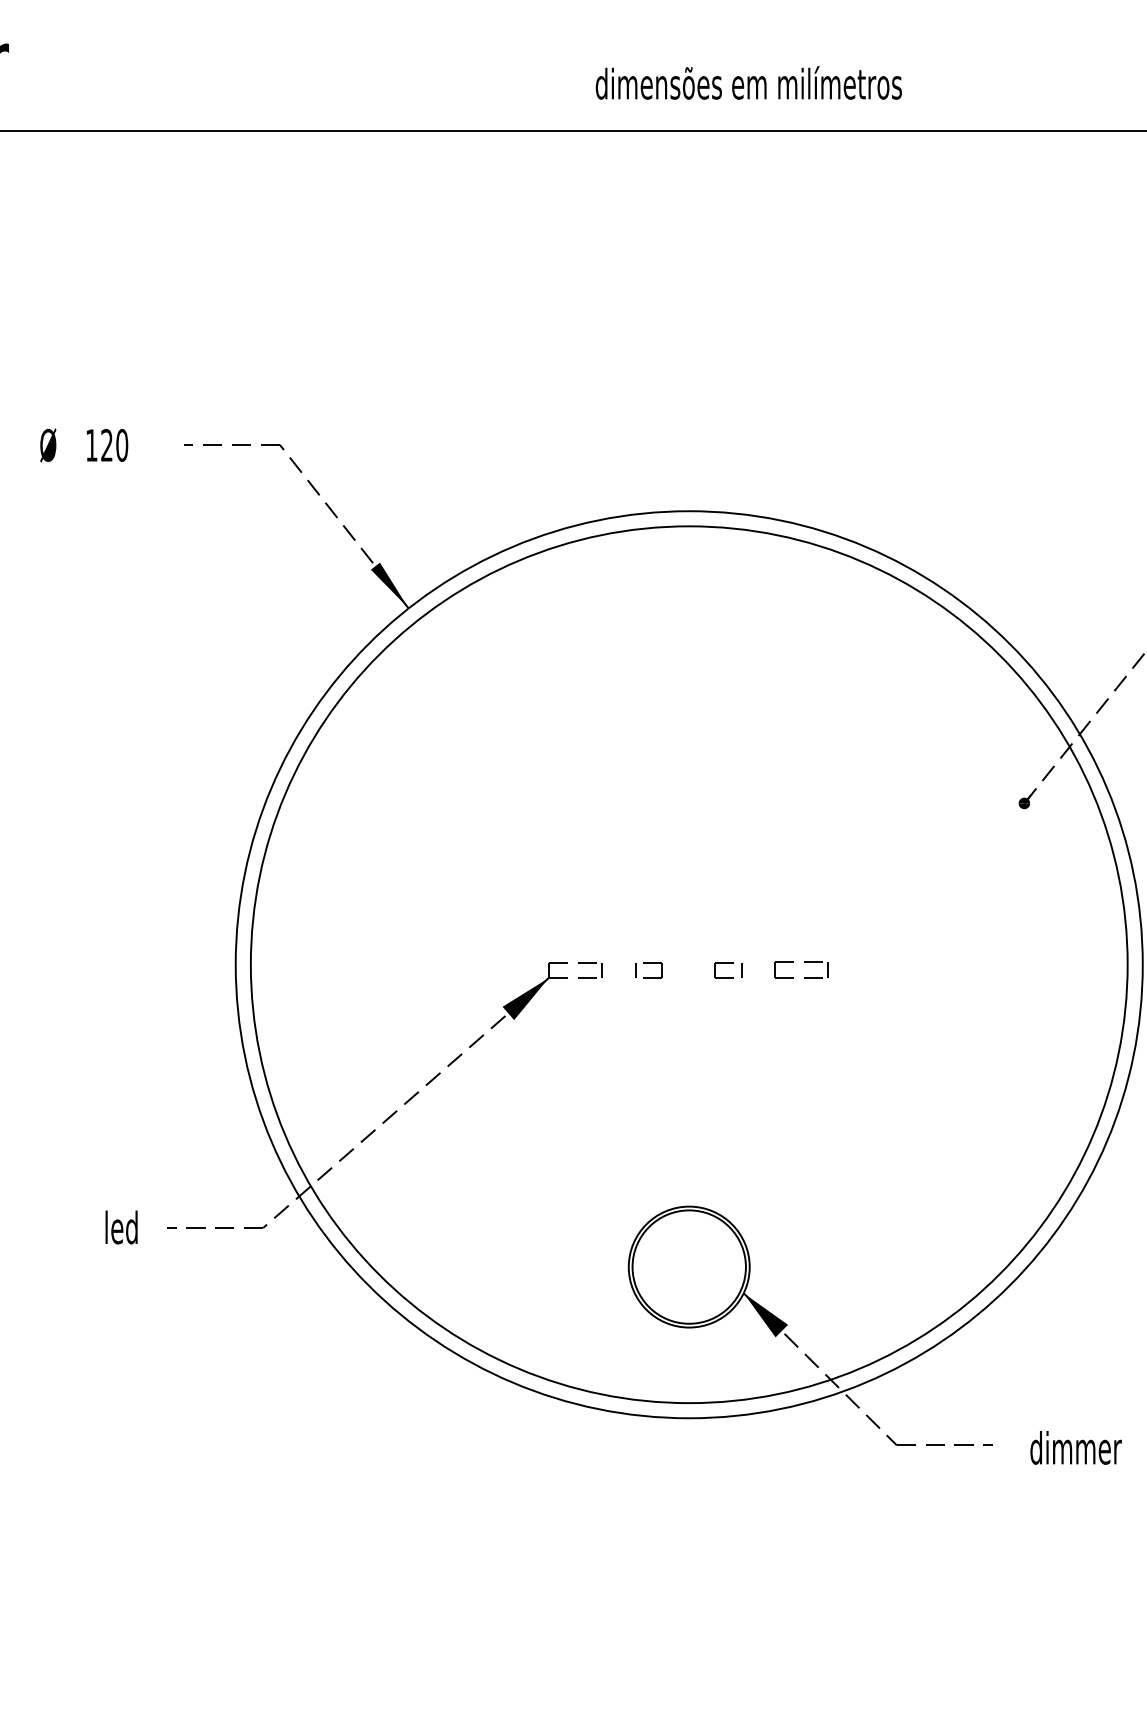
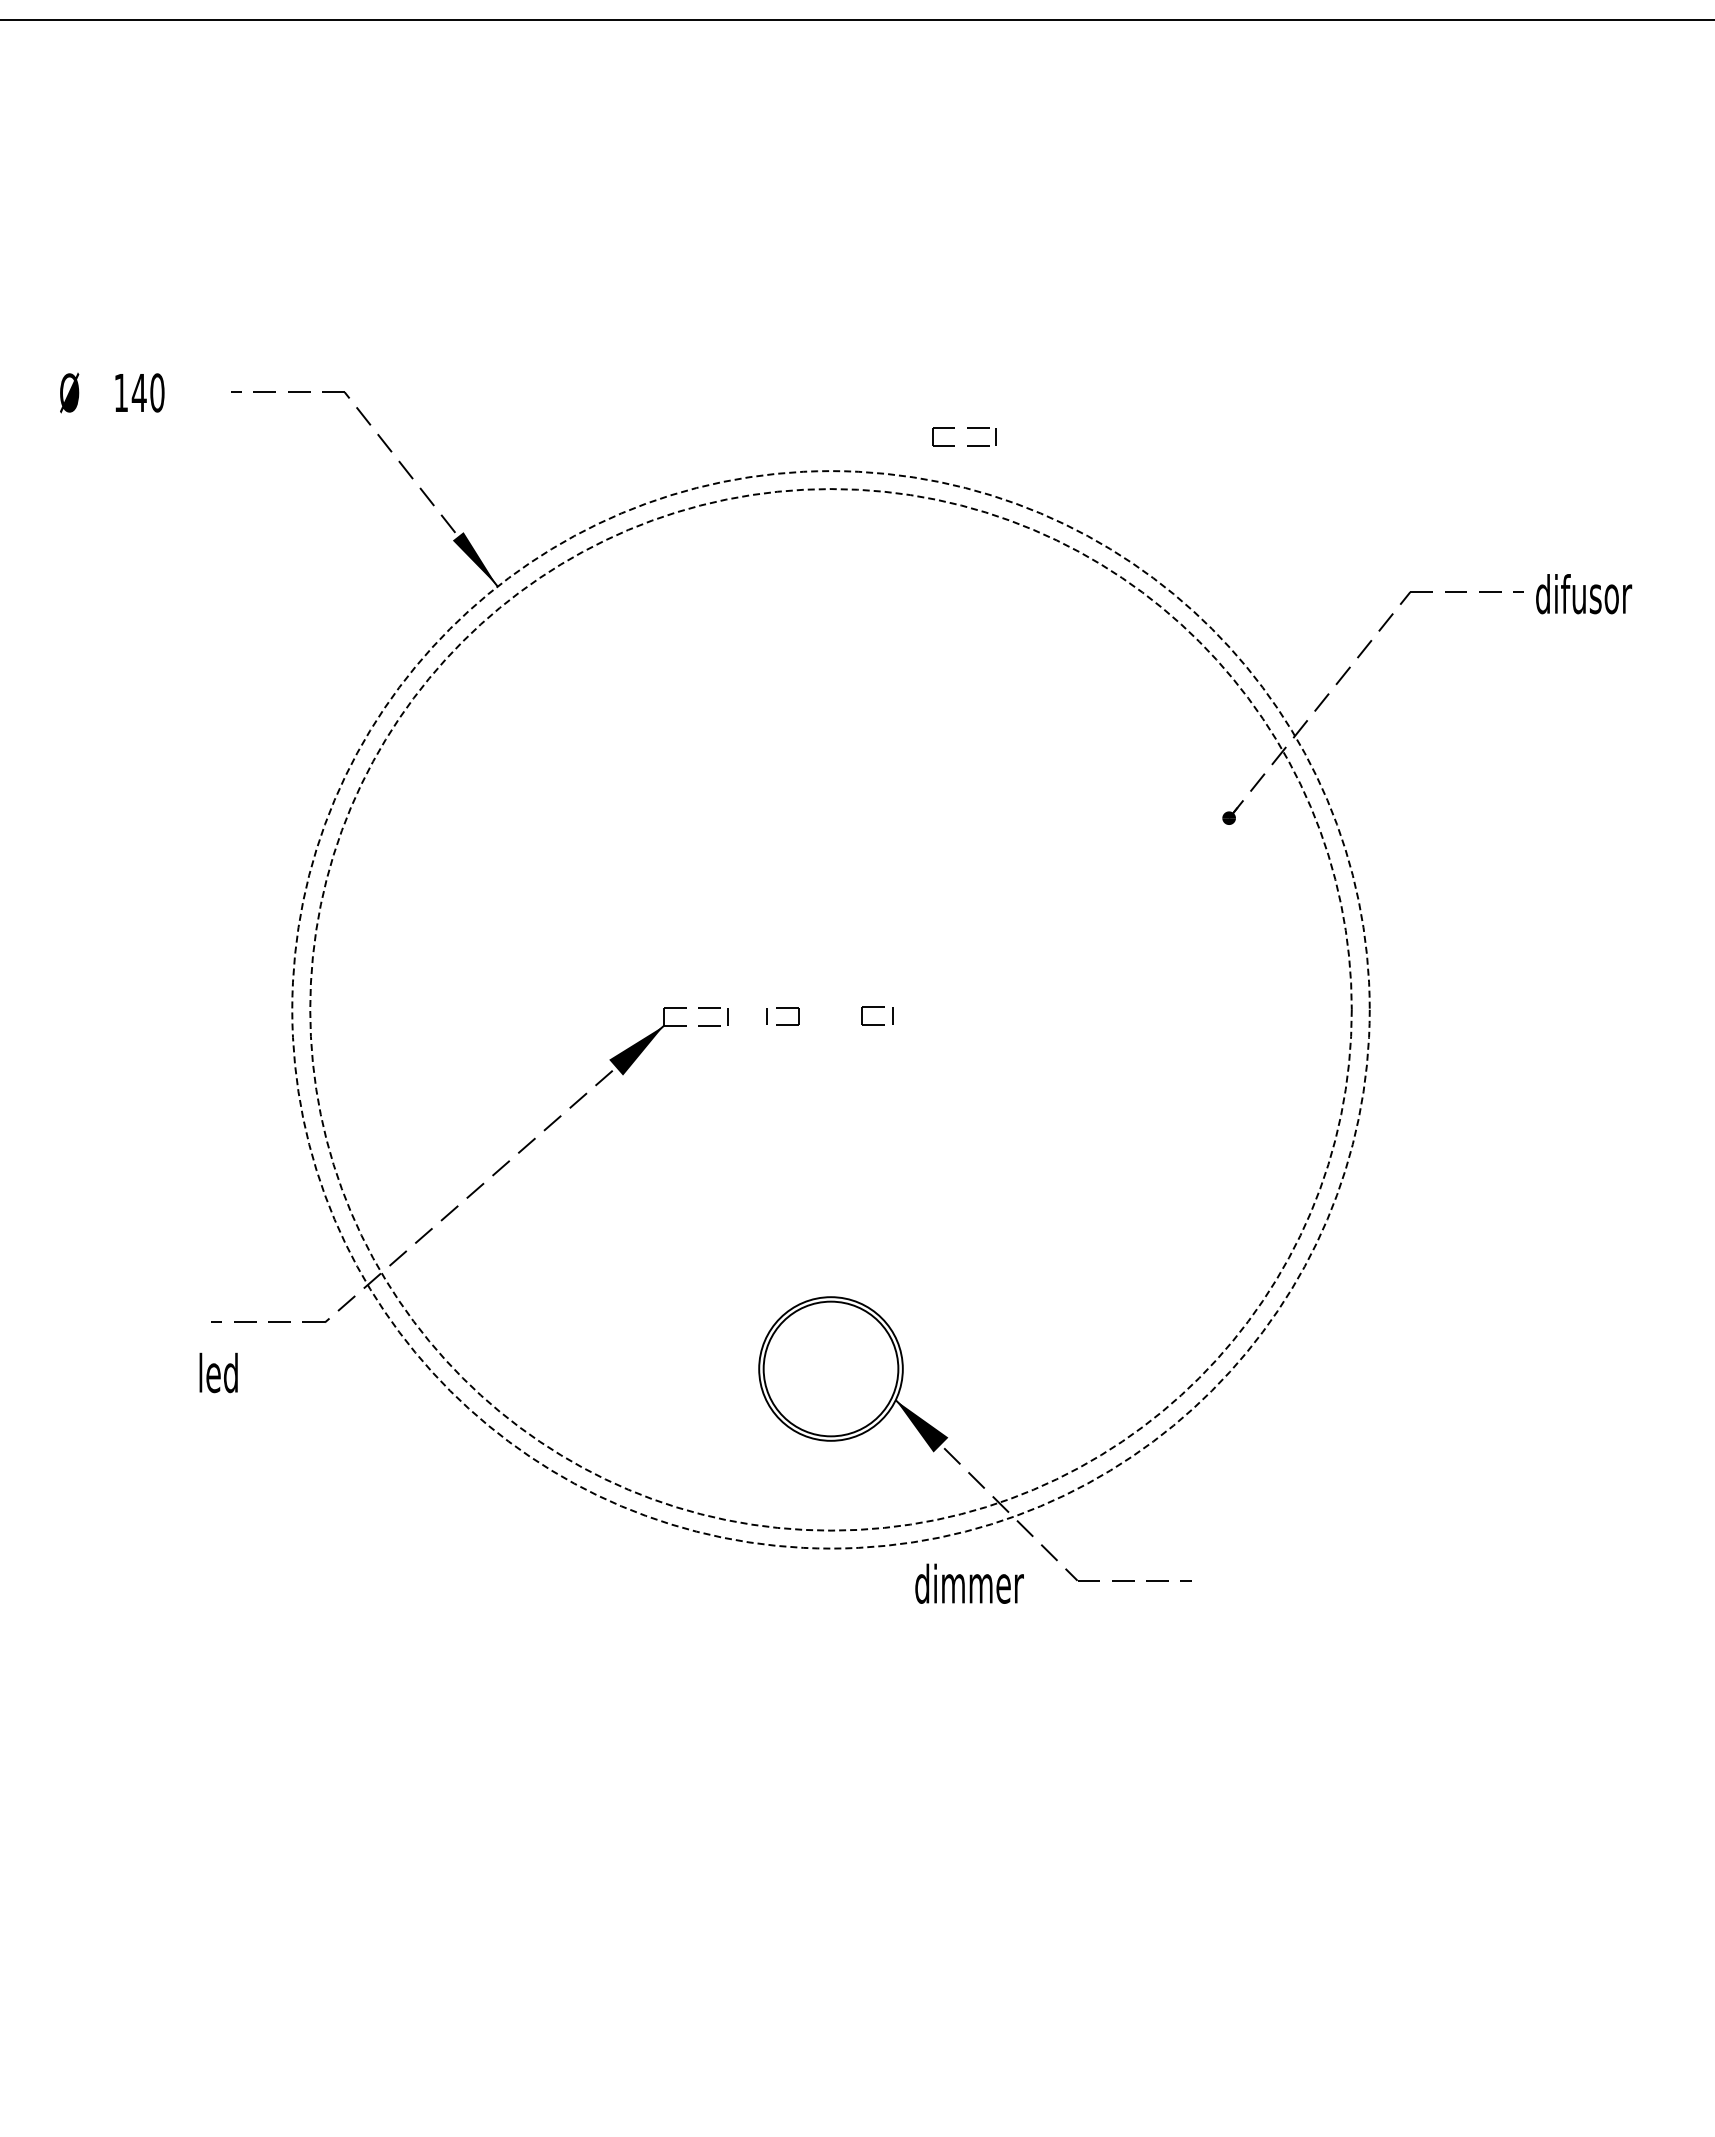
text: (106, 445) -> (138, 392), 120 -> 140
part: (804, 962) -> (967, 428), moved
circle: (688, 964) -> (830, 1009), solid -> dashed
circle: (688, 964) -> (830, 1009), solid -> dashed
text: (121, 1227) -> (218, 1372), moved
text: (1076, 1447) -> (969, 1583), moved

